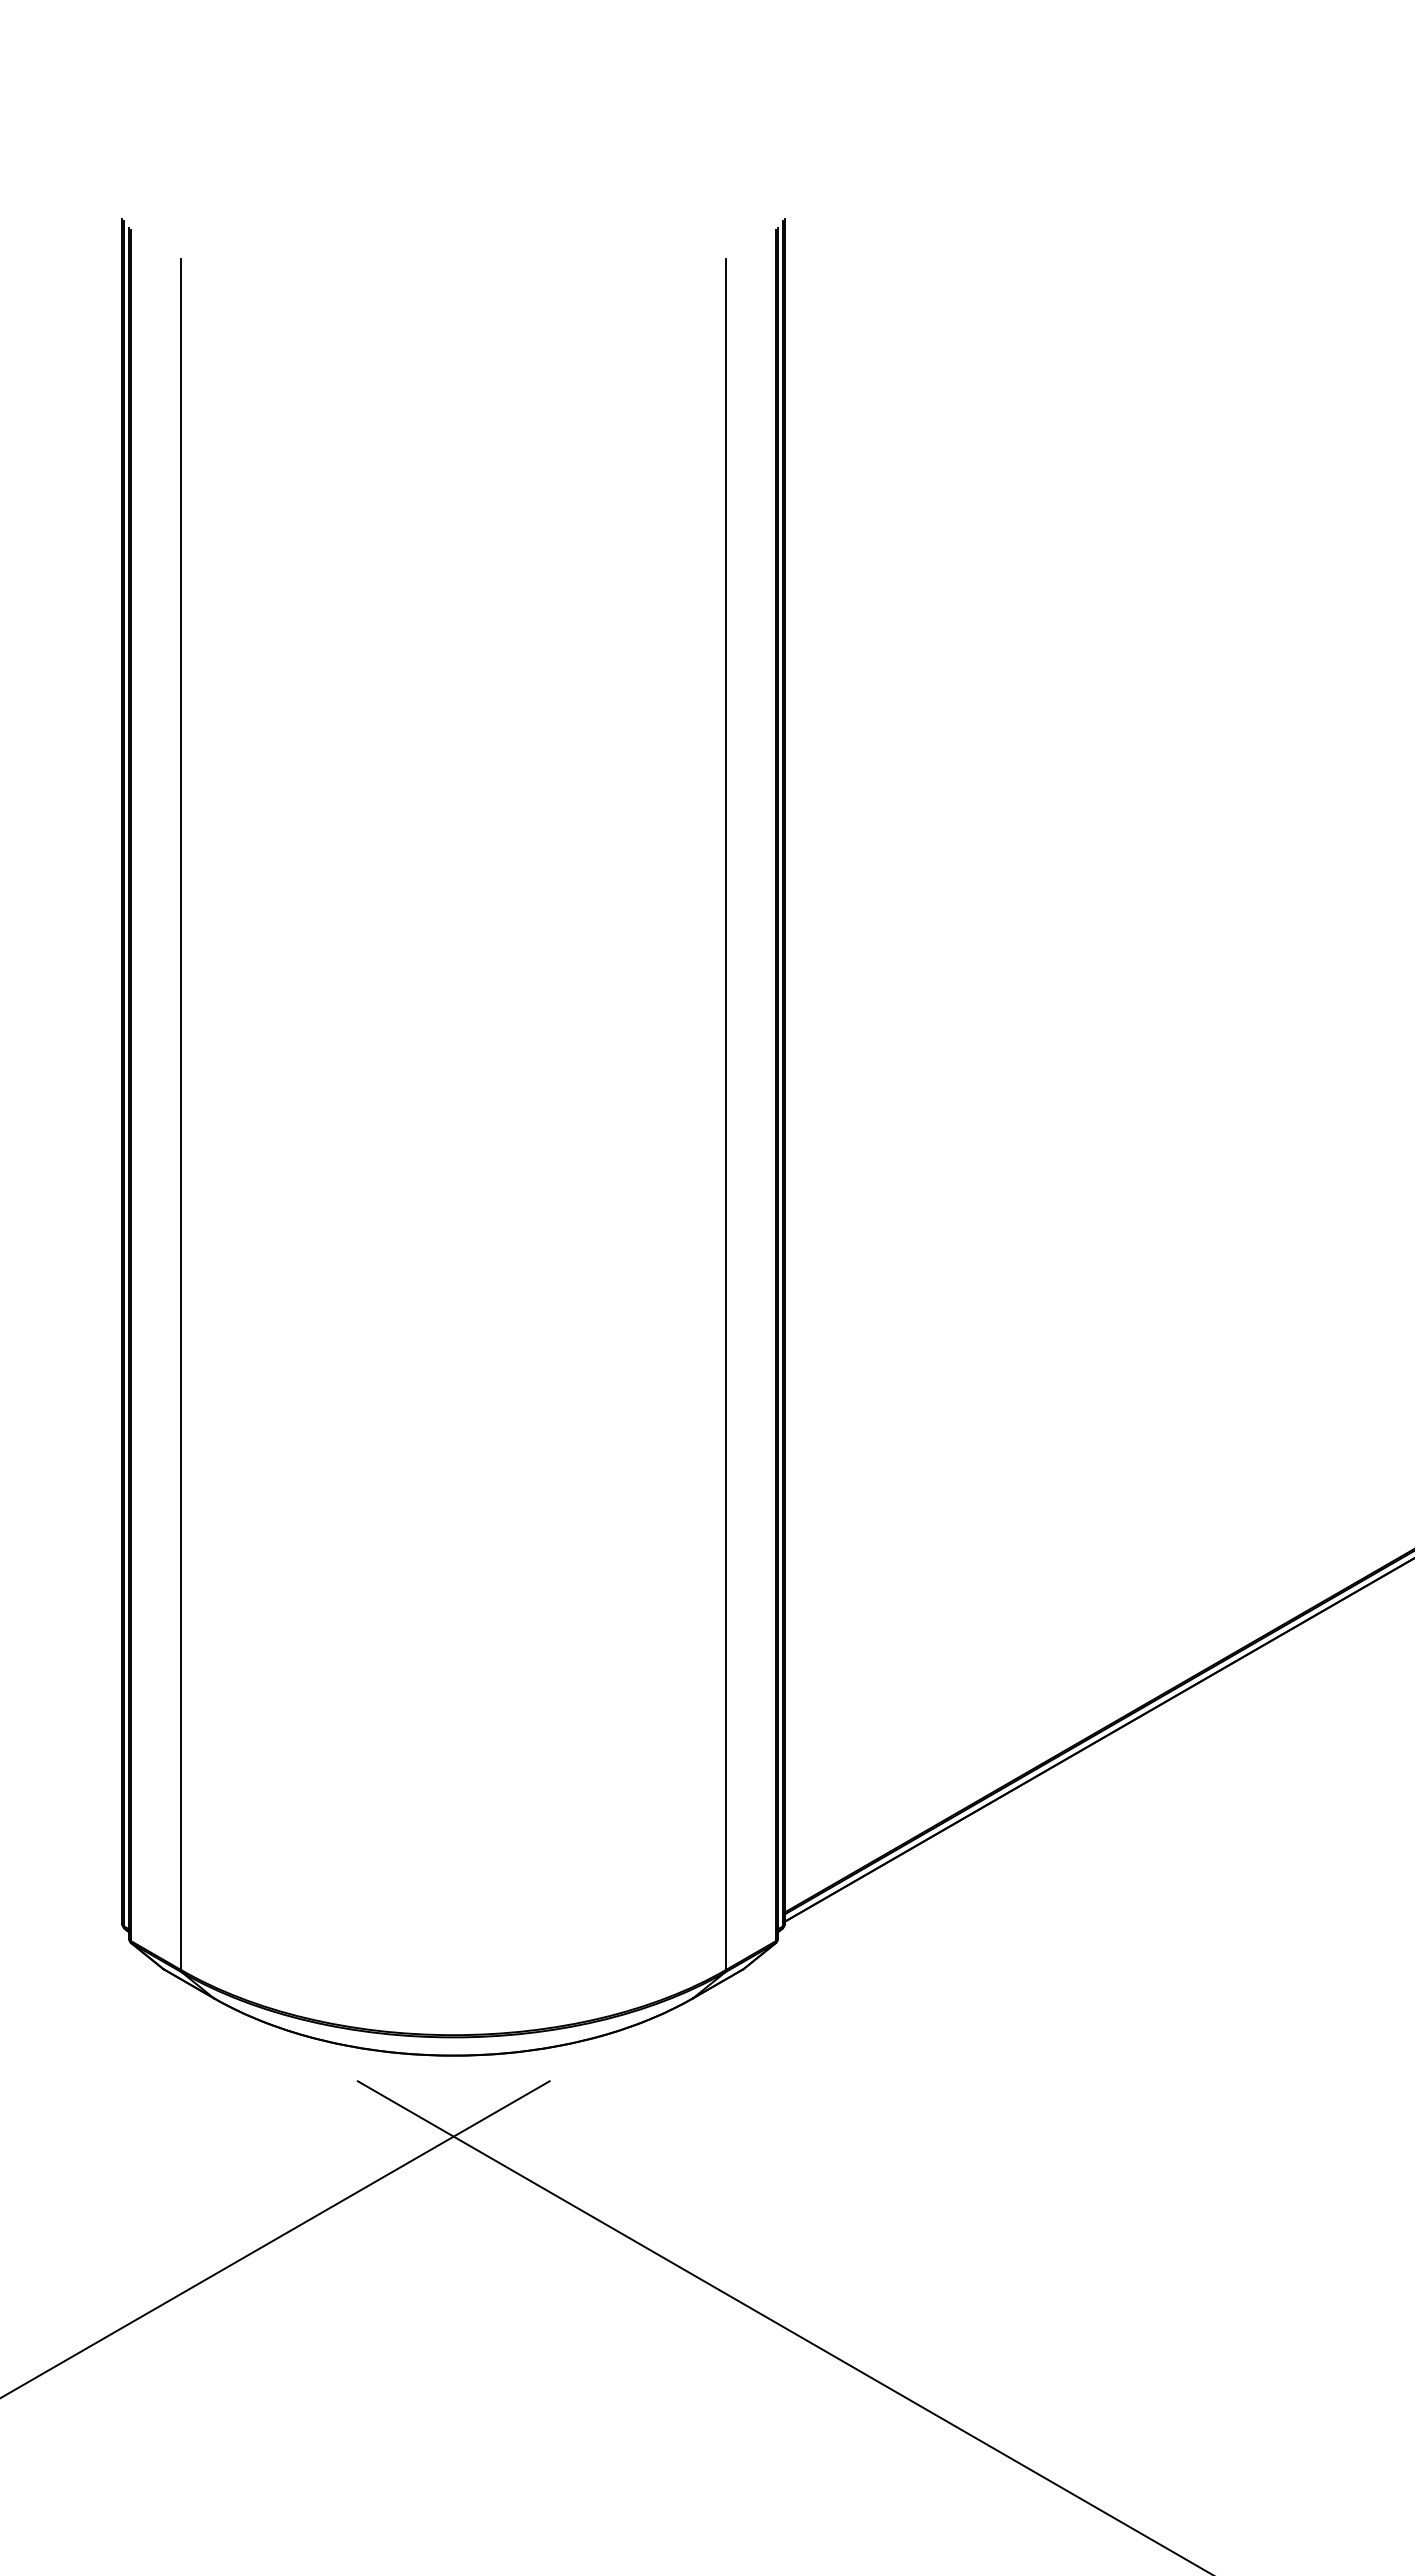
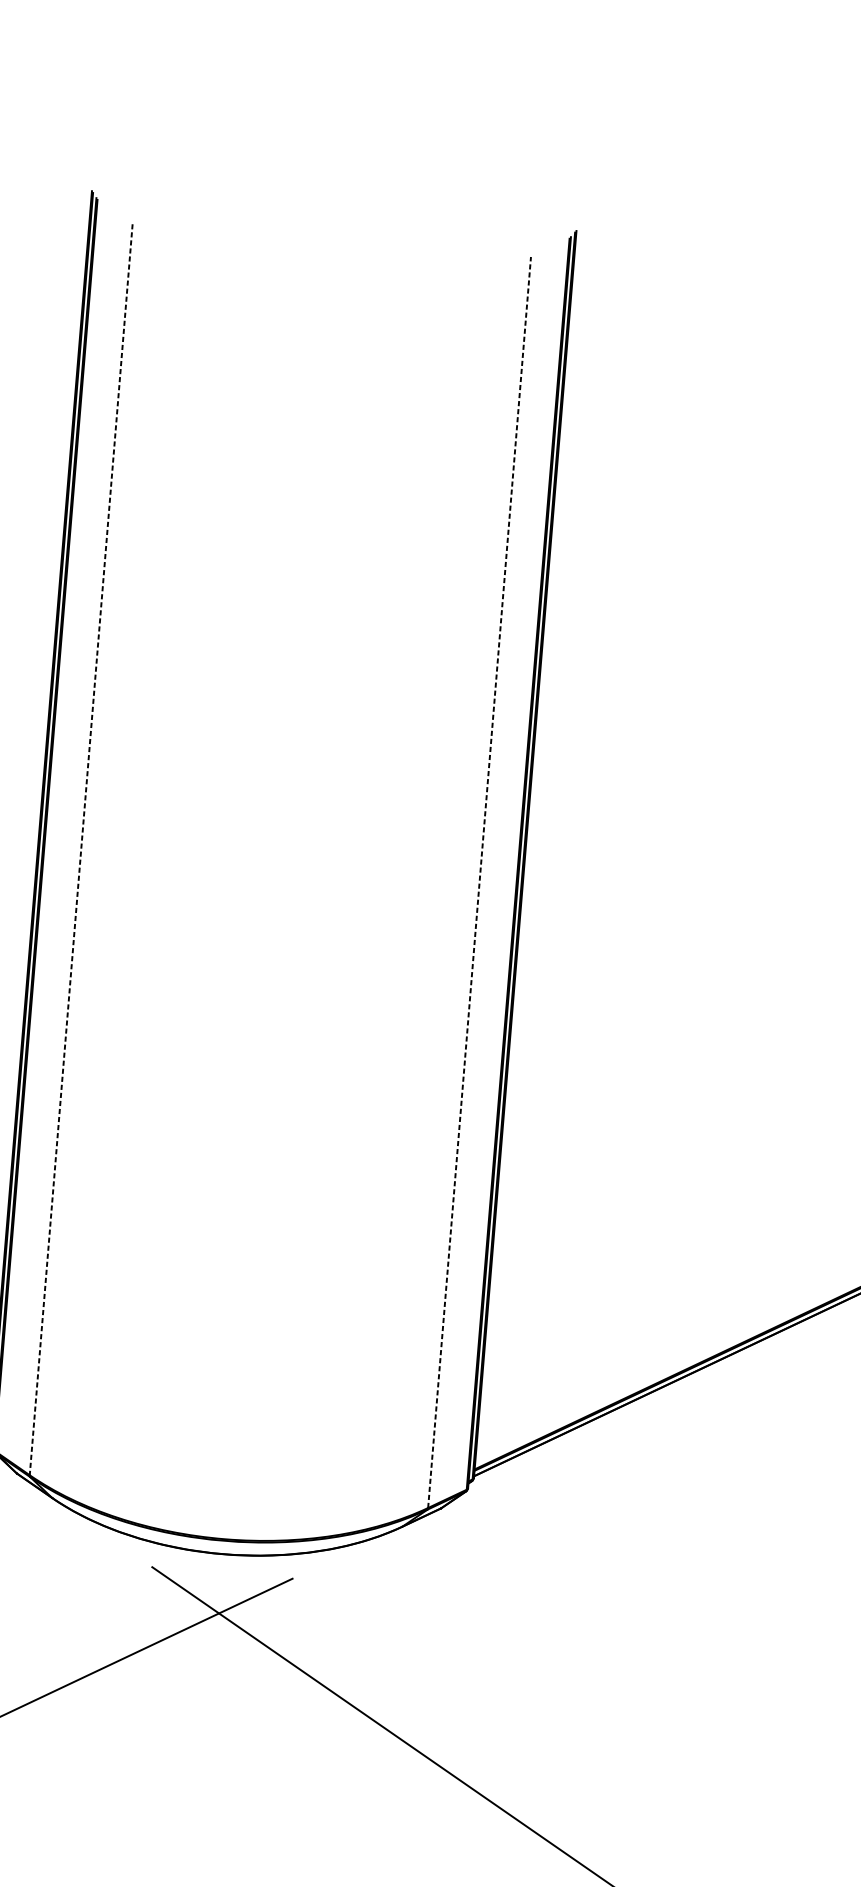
line: (181, 1114) -> (81, 849), solid -> dashed
line: (725, 1114) -> (479, 882), solid -> dashed

